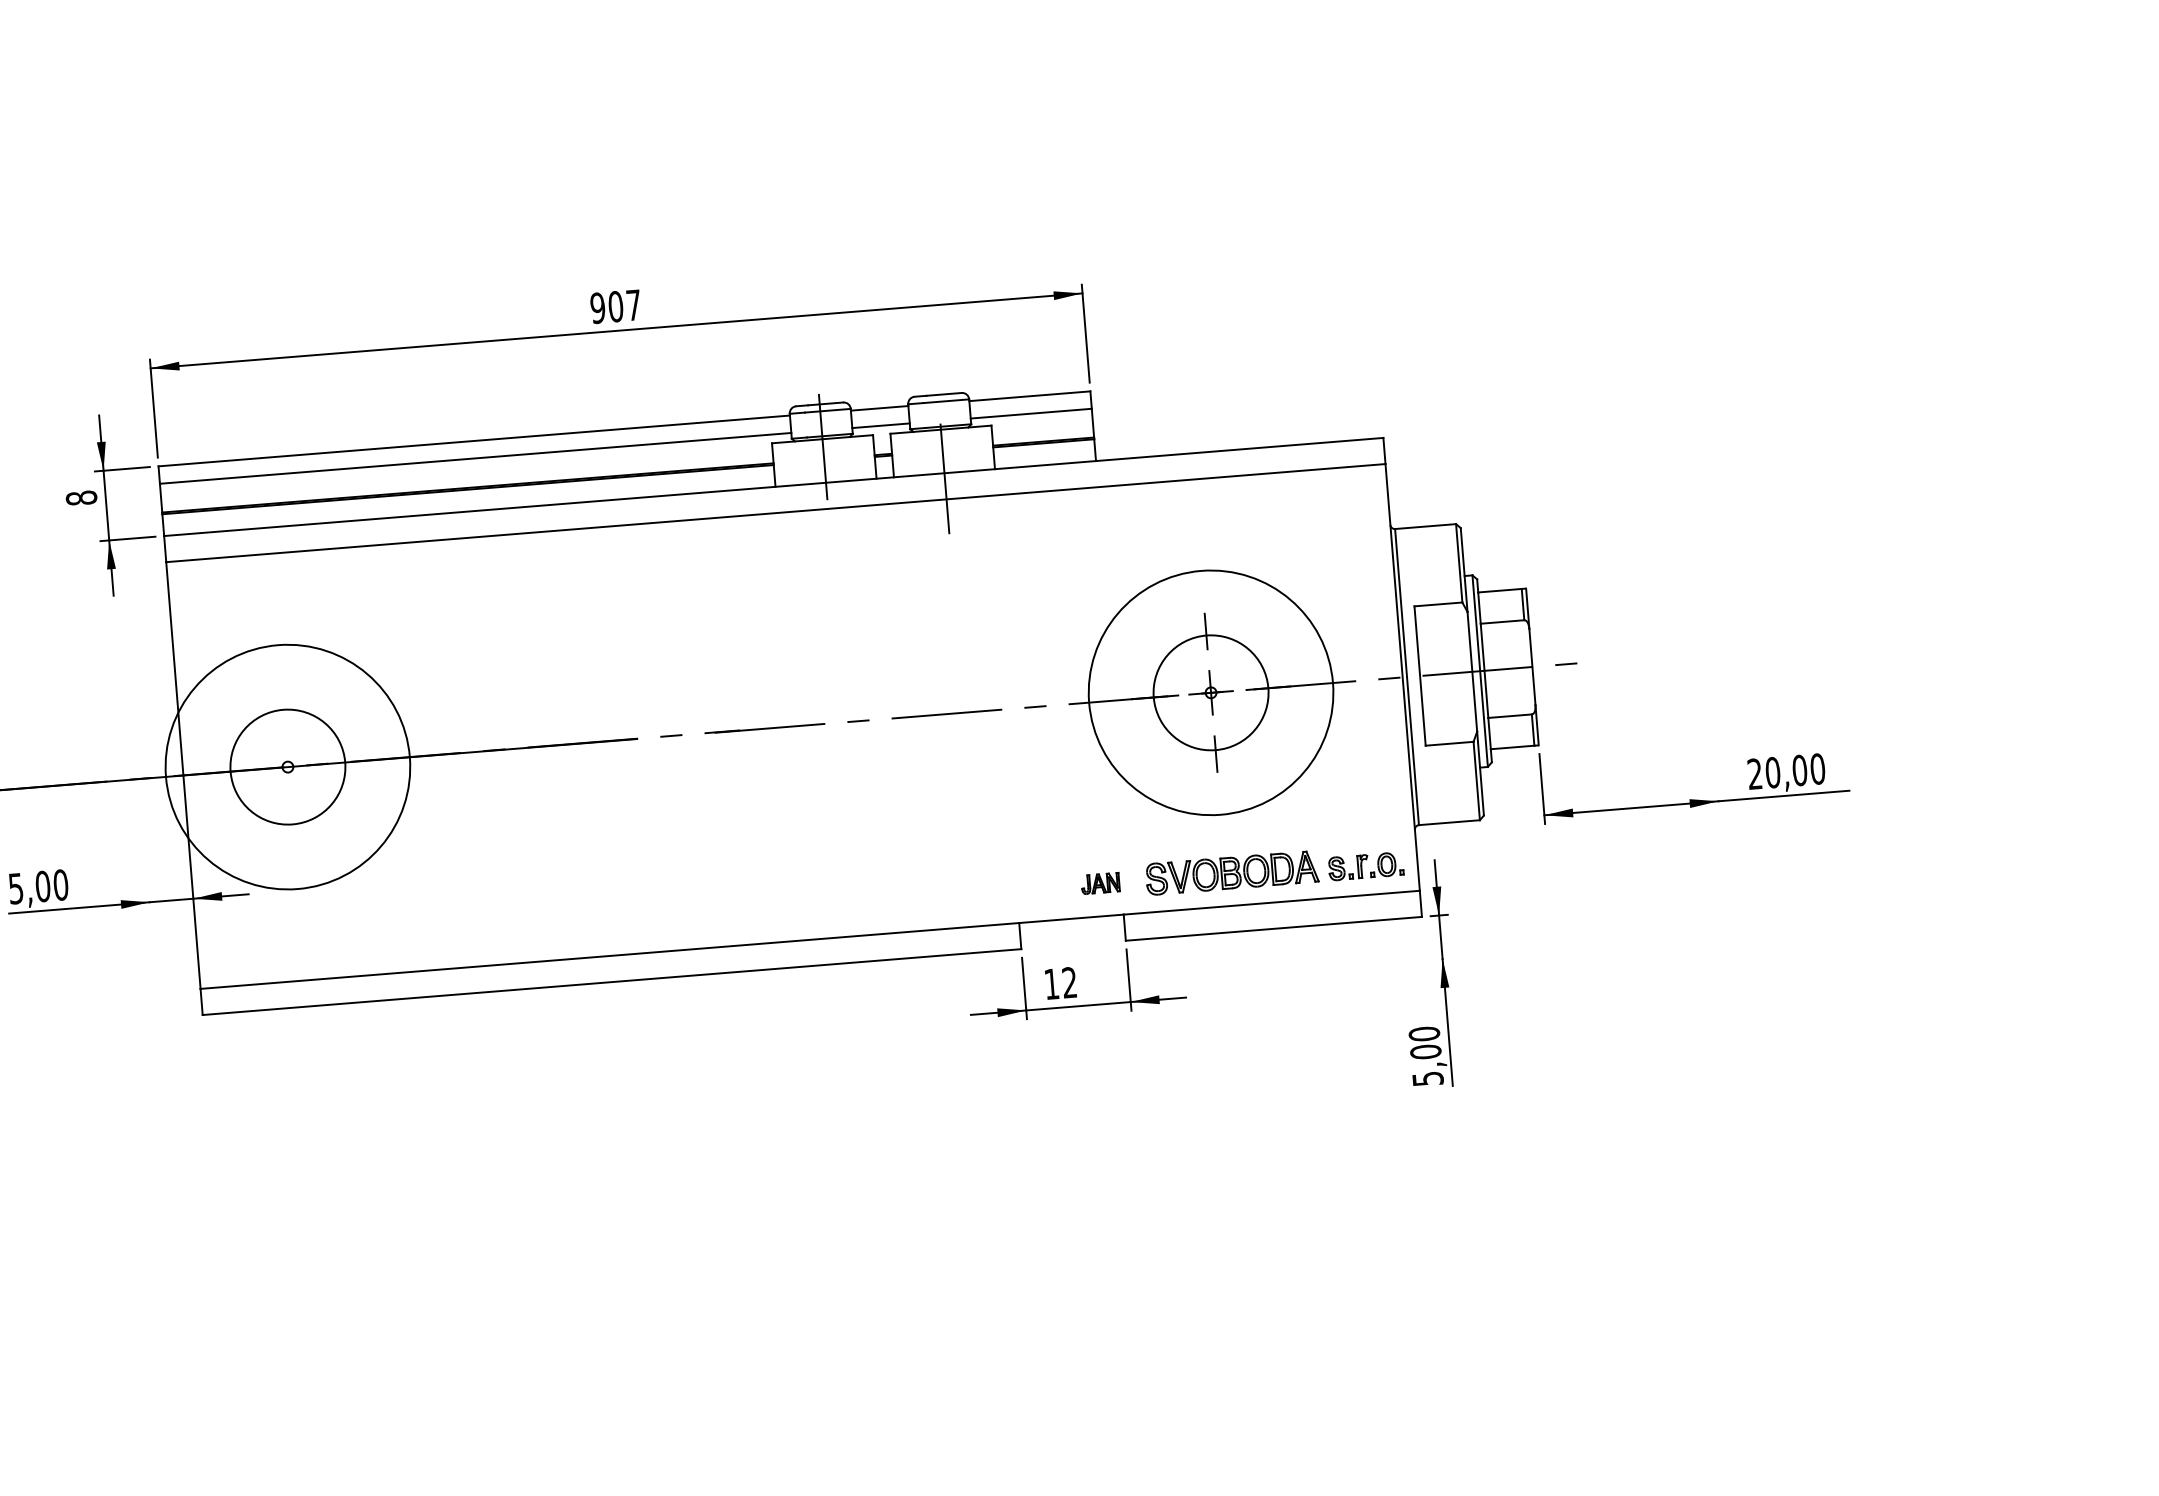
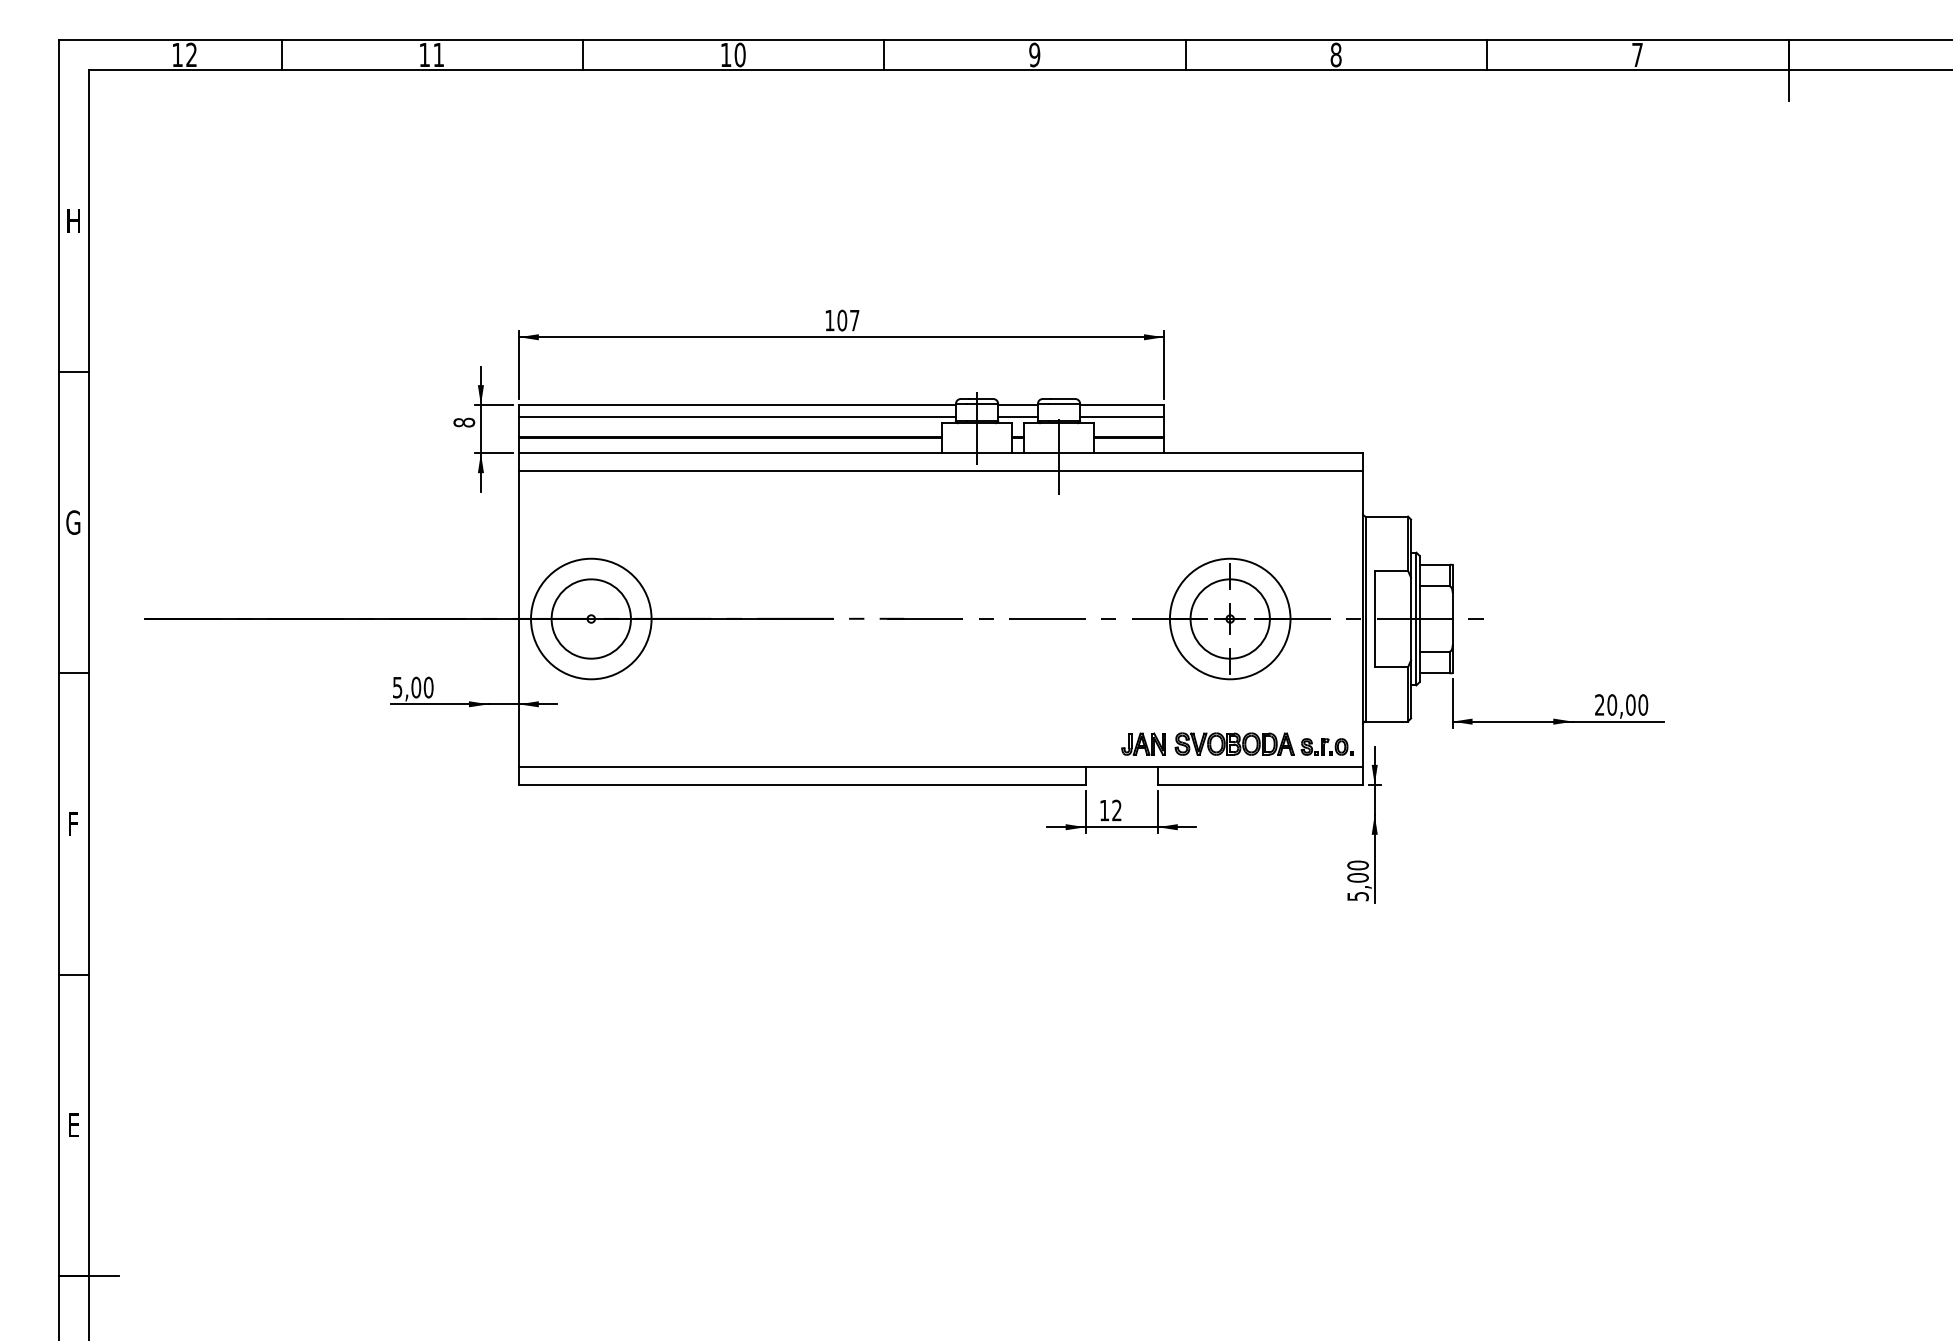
text: (597, 308) -> (829, 320), 907 -> 107
circle: (1209, 692) -> (1229, 618), size x0.71
circle: (288, 766) -> (591, 618), size x0.71
part: (1100, 882) -> (1143, 743), size x1.67

